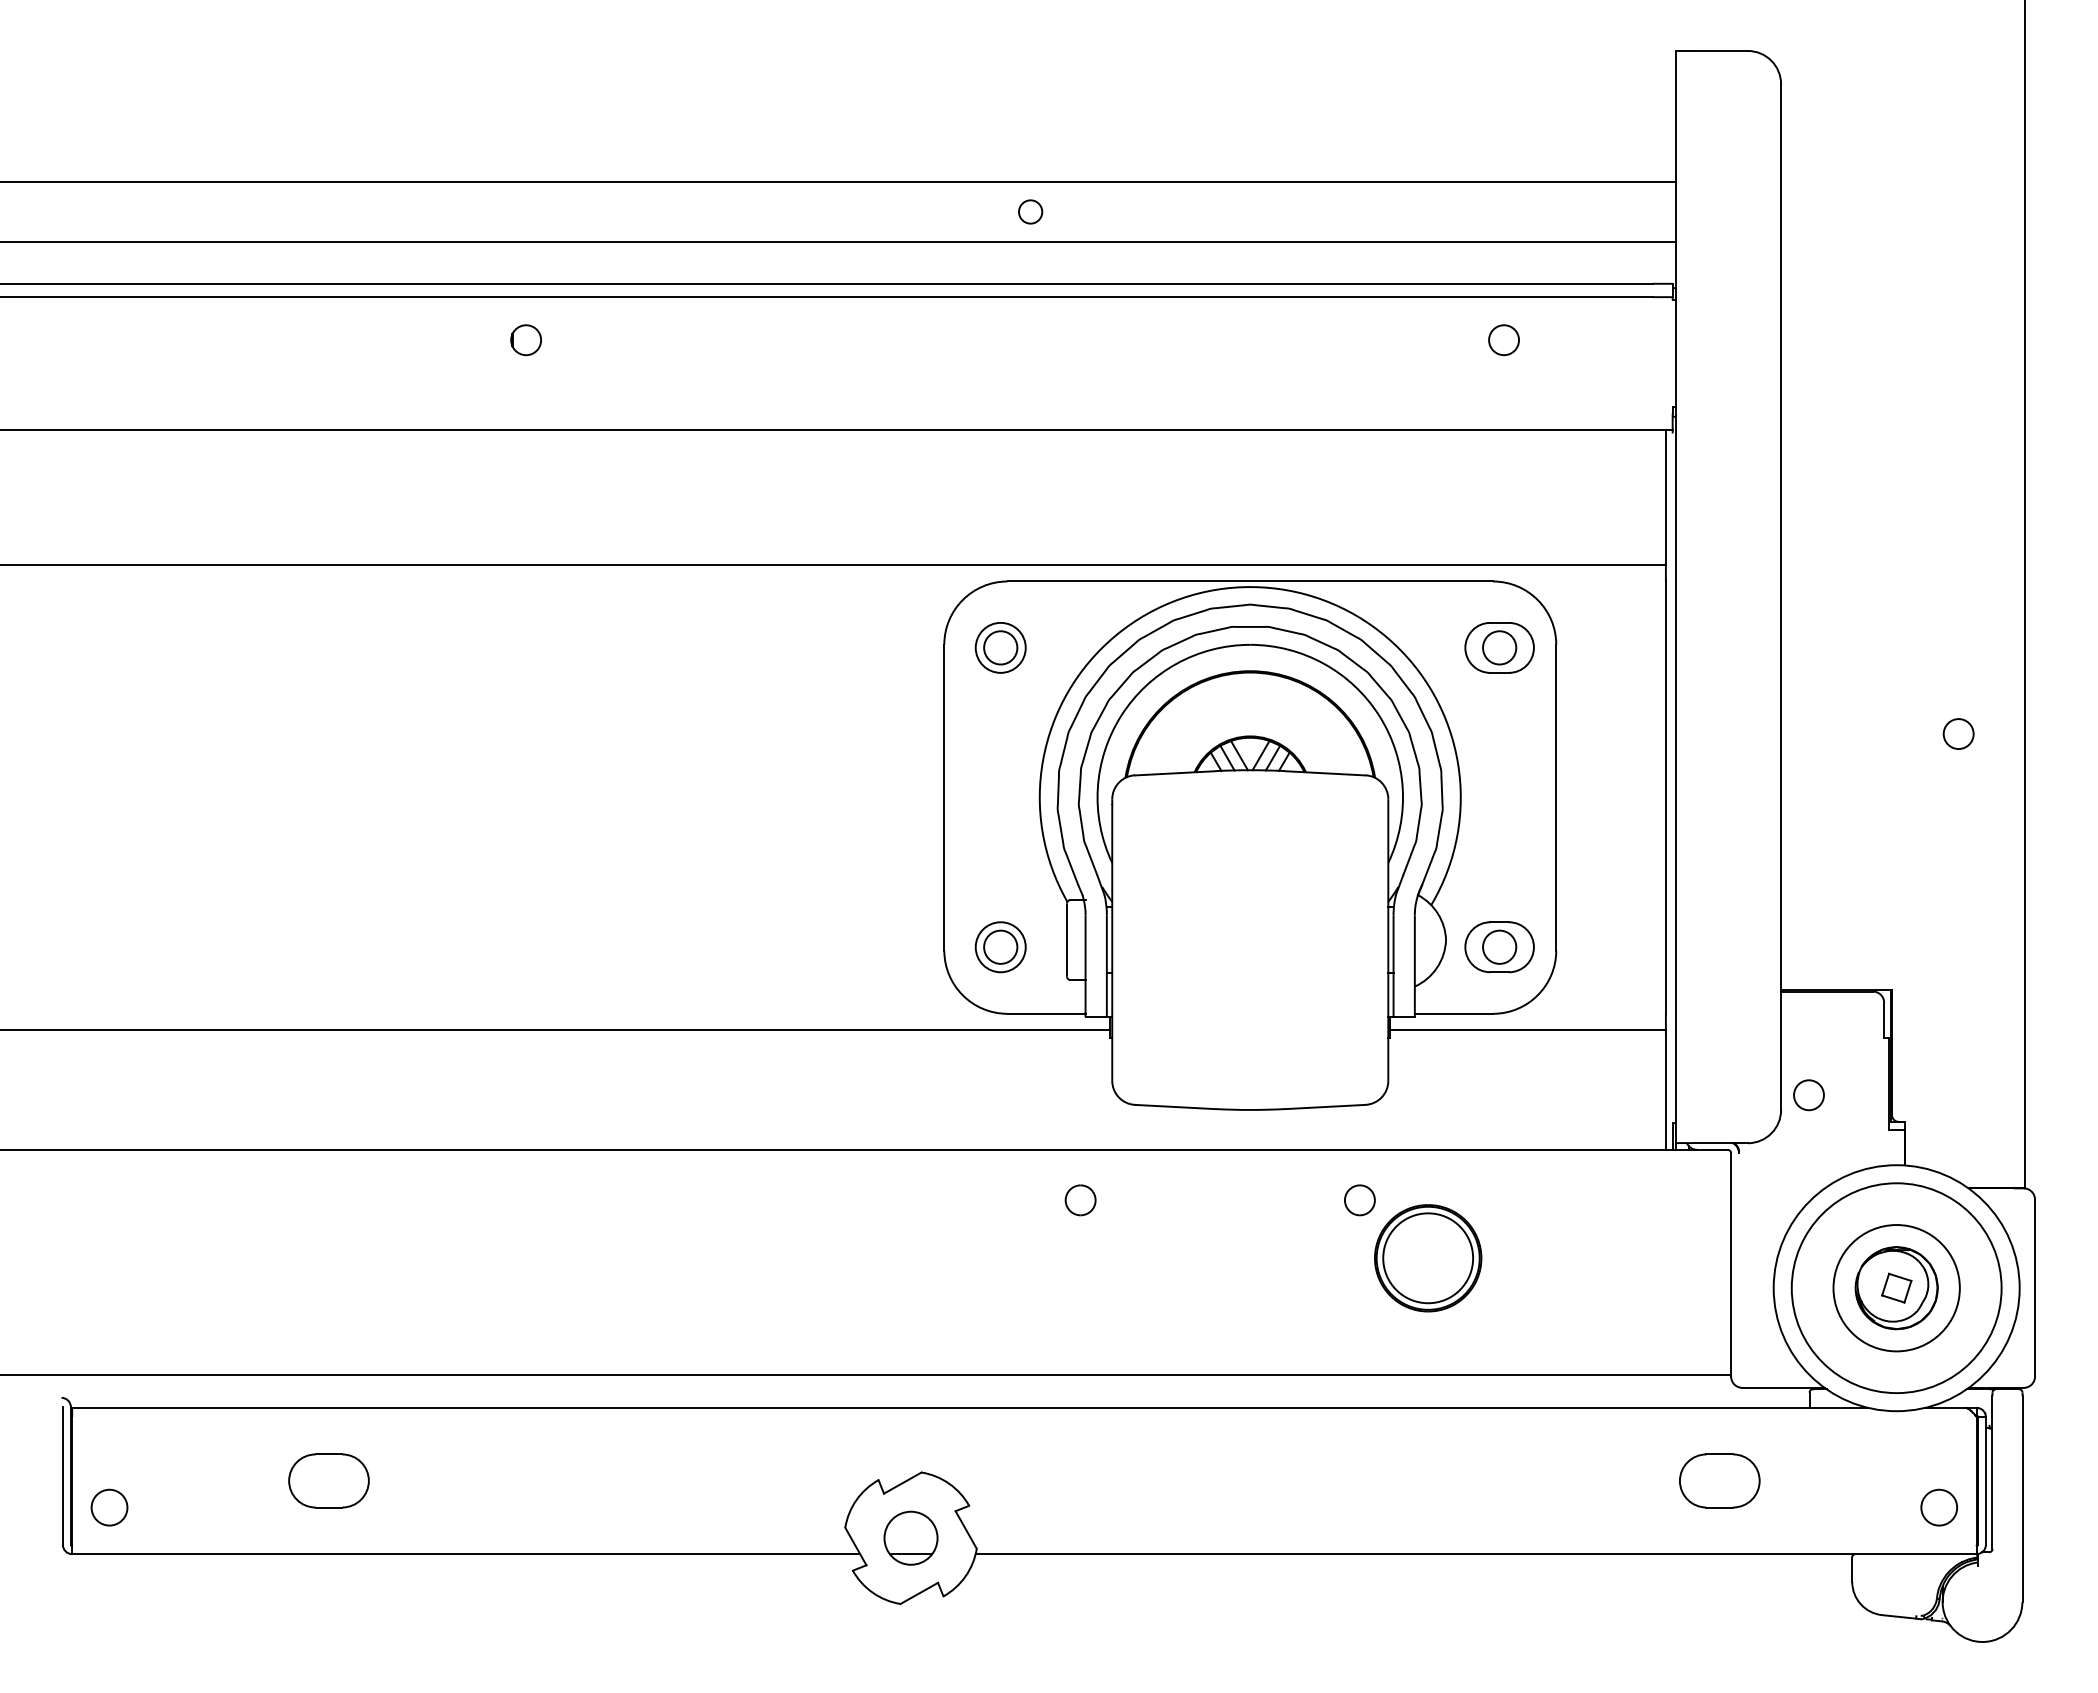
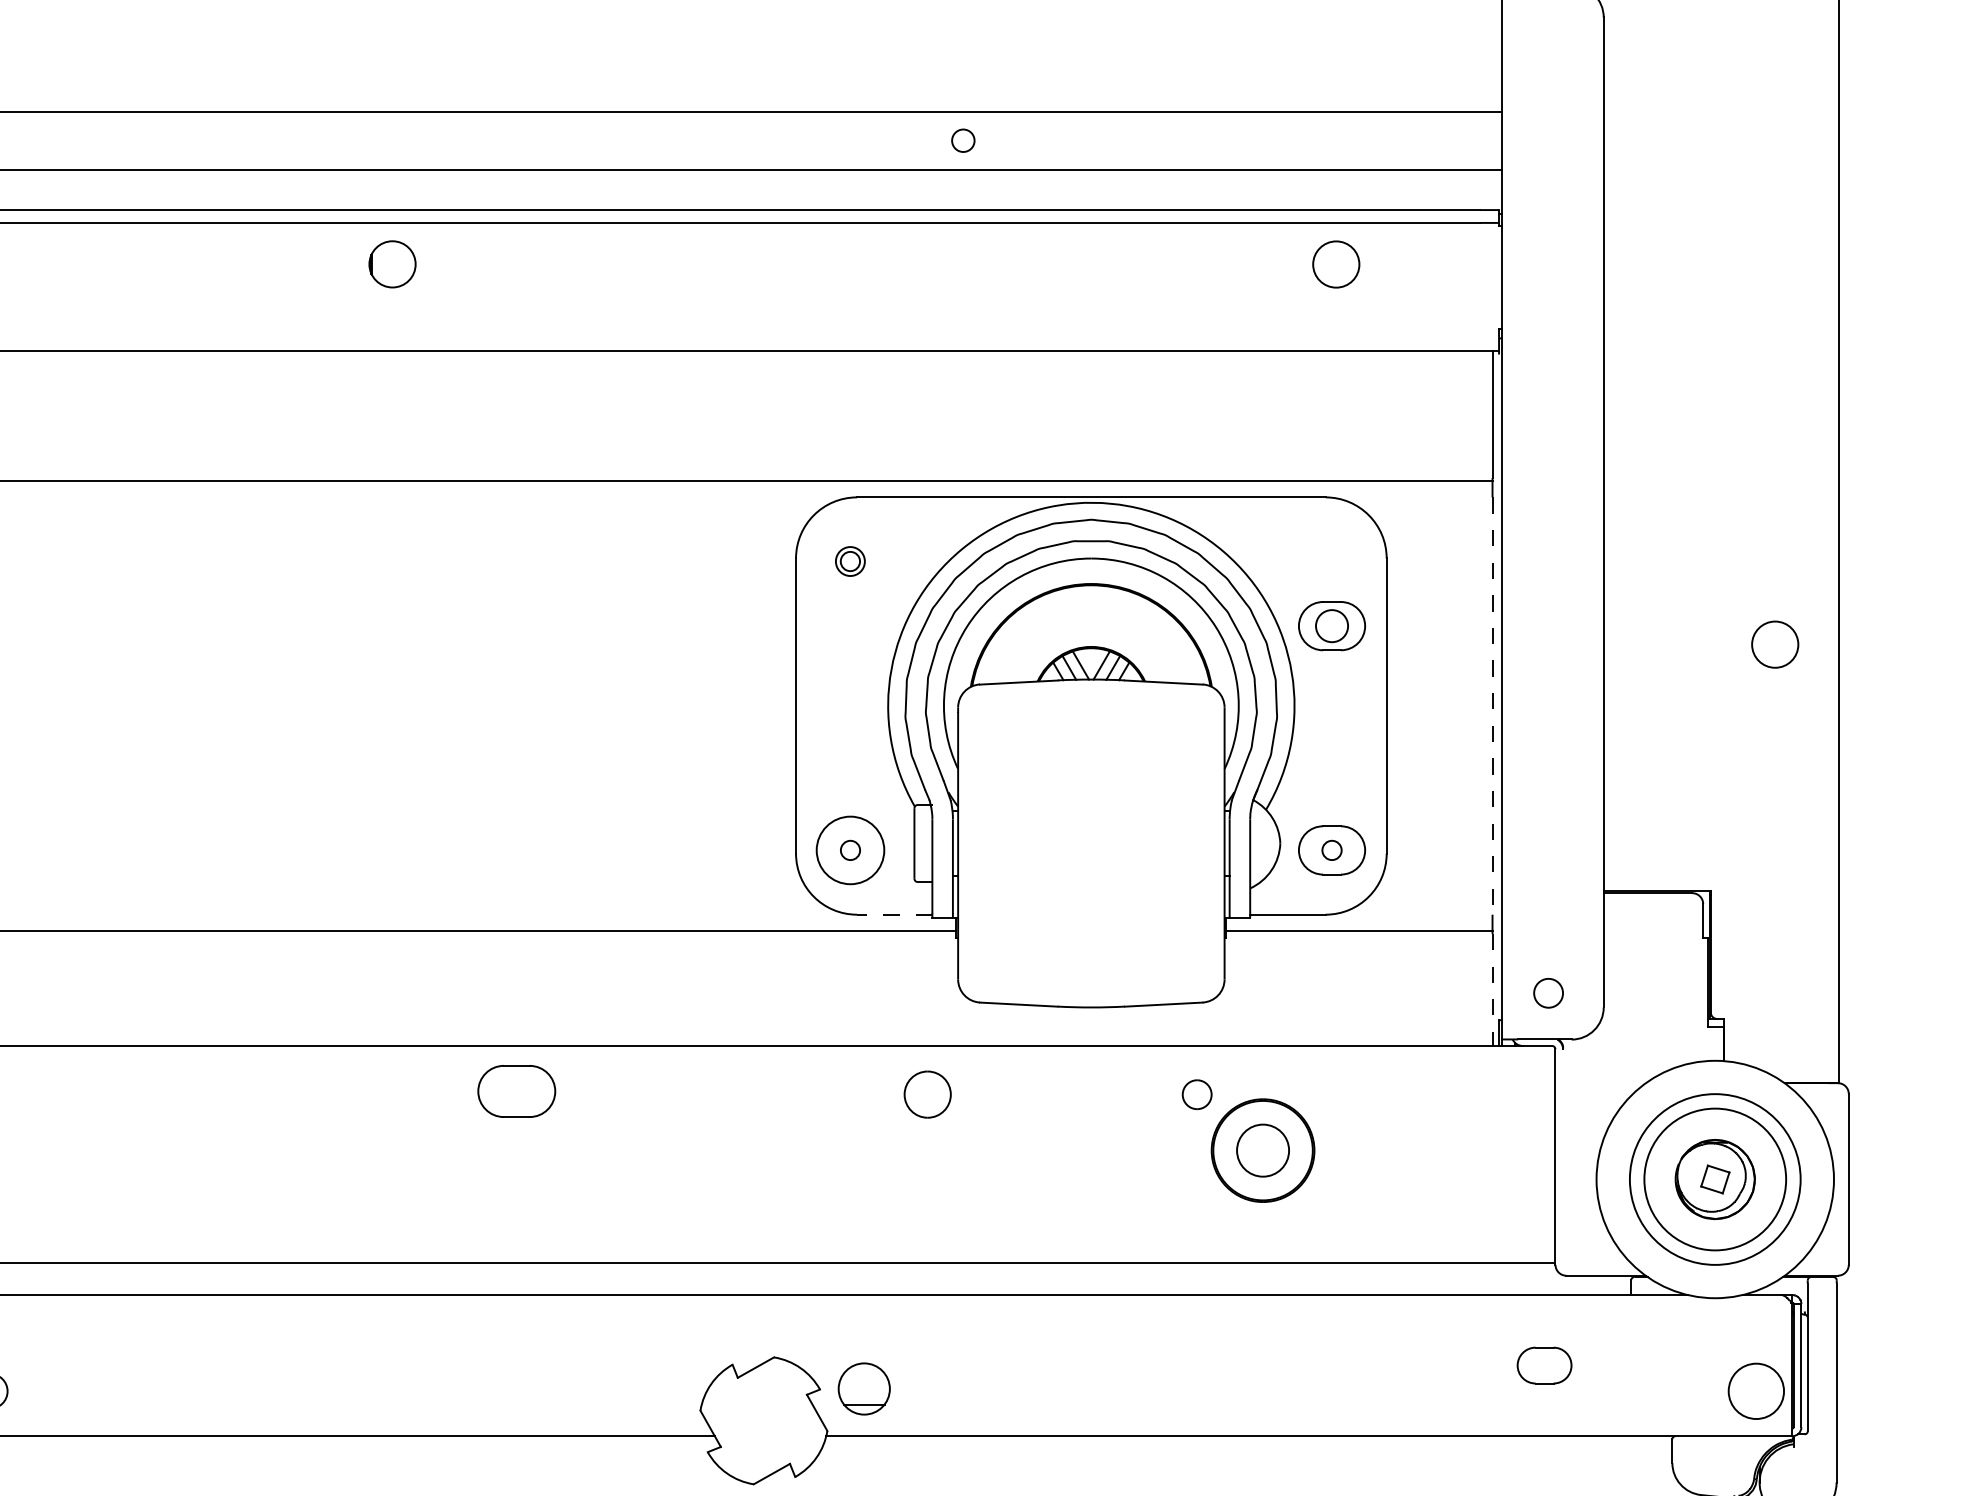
circle: (1030, 211) -> (963, 140), moved
part: (525, 340) -> (391, 264), size x1.6
circle: (1504, 340) -> (1336, 264), size x1.6
part: (1000, 647) -> (850, 561), size x0.6
part: (1499, 647) -> (1331, 625), moved
circle: (1958, 733) -> (1774, 644), size x1.6
line: (1665, 798) -> (1492, 706), solid -> dashed
circle: (1000, 946) -> (850, 849), size x0.6
circle: (1499, 946) -> (1331, 849), size x0.6
circle: (1000, 947) -> (850, 850), size x1.4
line: (1046, 1013) -> (894, 914), solid -> dashed
line: (1665, 1092) -> (1492, 990), solid -> dashed
circle: (1808, 1095) -> (1548, 993), moved
part: (1080, 1200) -> (927, 1094), size x1.6
circle: (1428, 1258) -> (1263, 1150), size x0.6
circle: (1896, 1288) -> (1715, 1179), size x0.7
circle: (1896, 1288) -> (1715, 1179), size x1.4
part: (328, 1480) -> (516, 1091), moved
part: (1719, 1480) -> (1544, 1365), size x0.7
circle: (1939, 1507) -> (1756, 1391), size x1.6
part: (910, 1537) -> (863, 1388), moved

